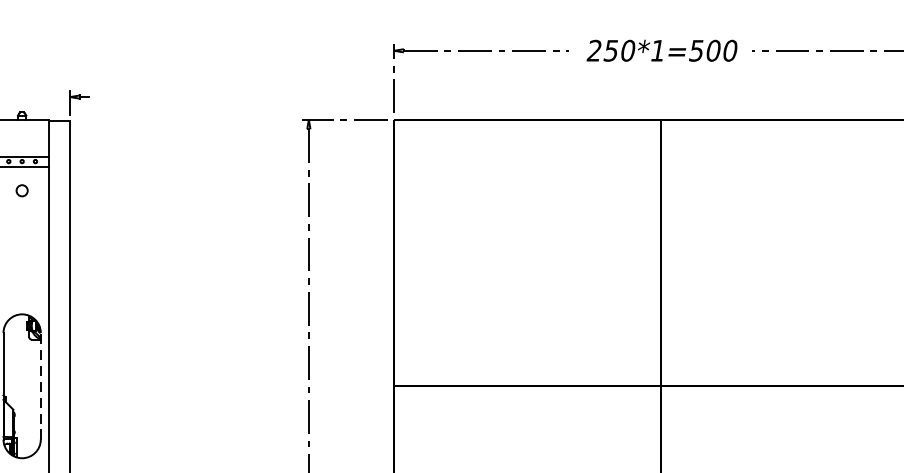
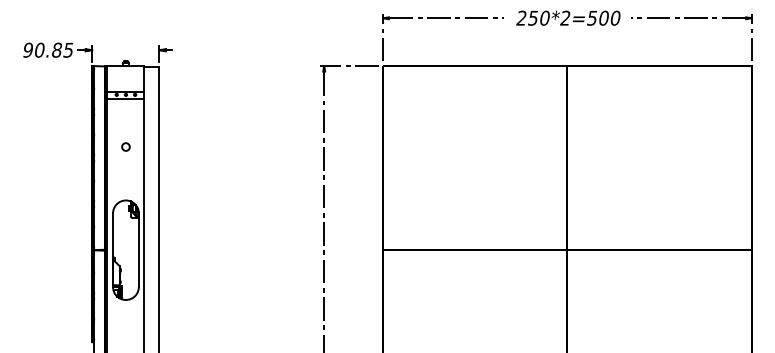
text: (657, 49) -> (565, 17), 250*1=500 -> 250*2=500
circle: (21, 190) -> (125, 146), moved
line: (40, 386) -> (138, 250), dashed -> solid

